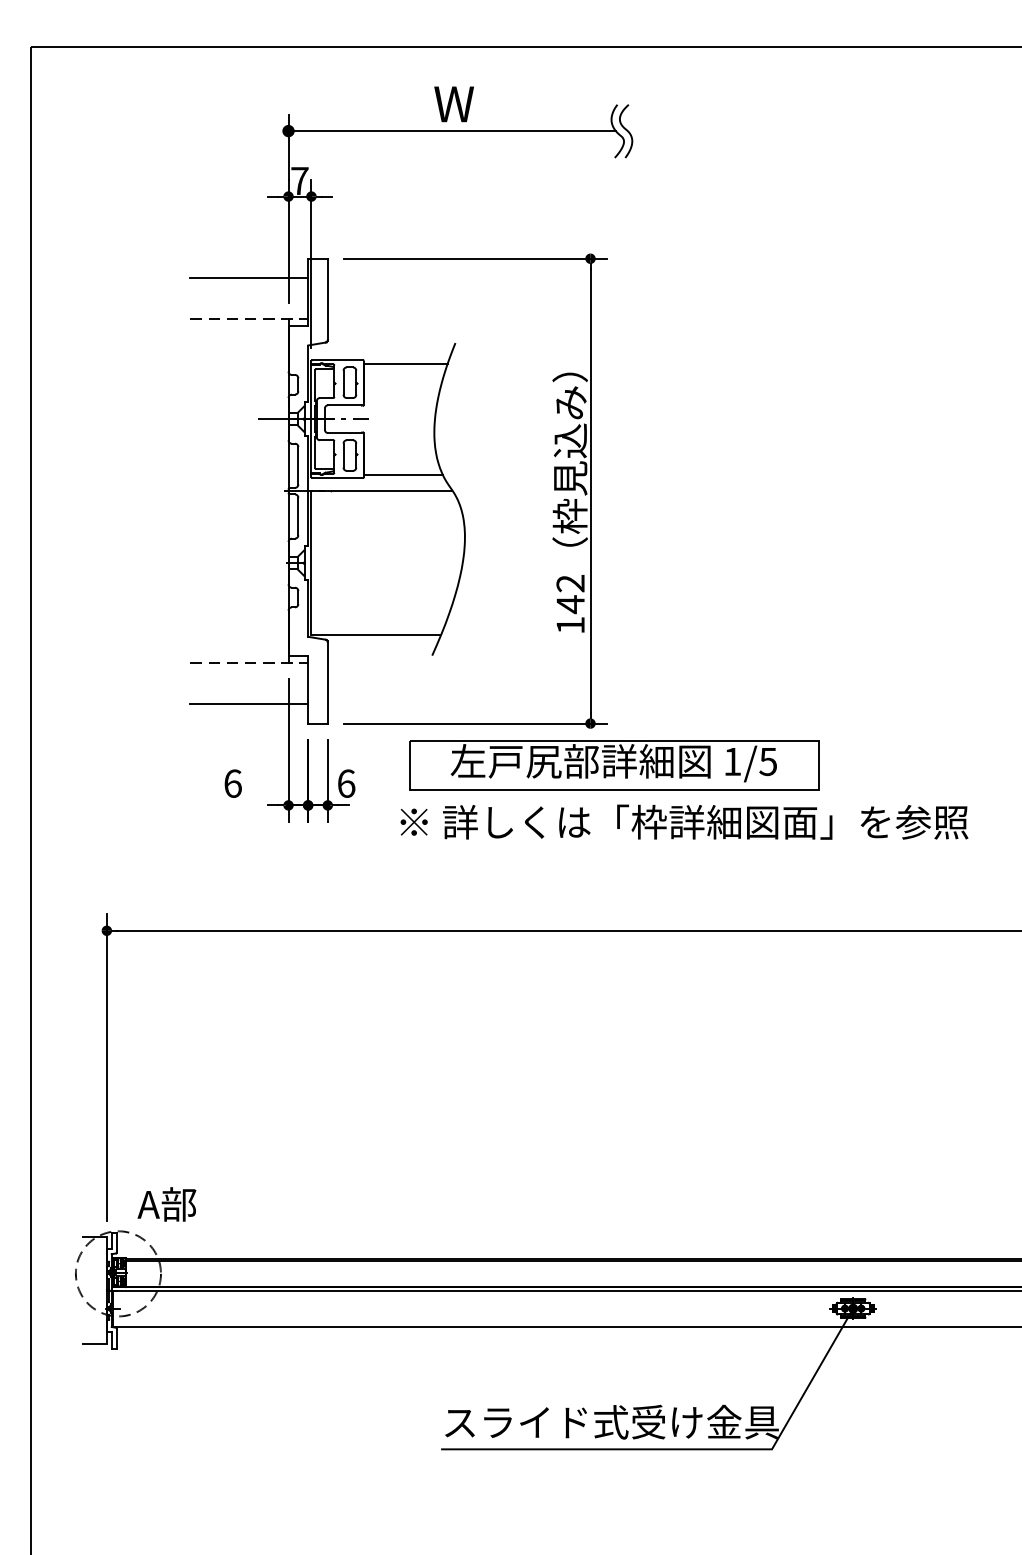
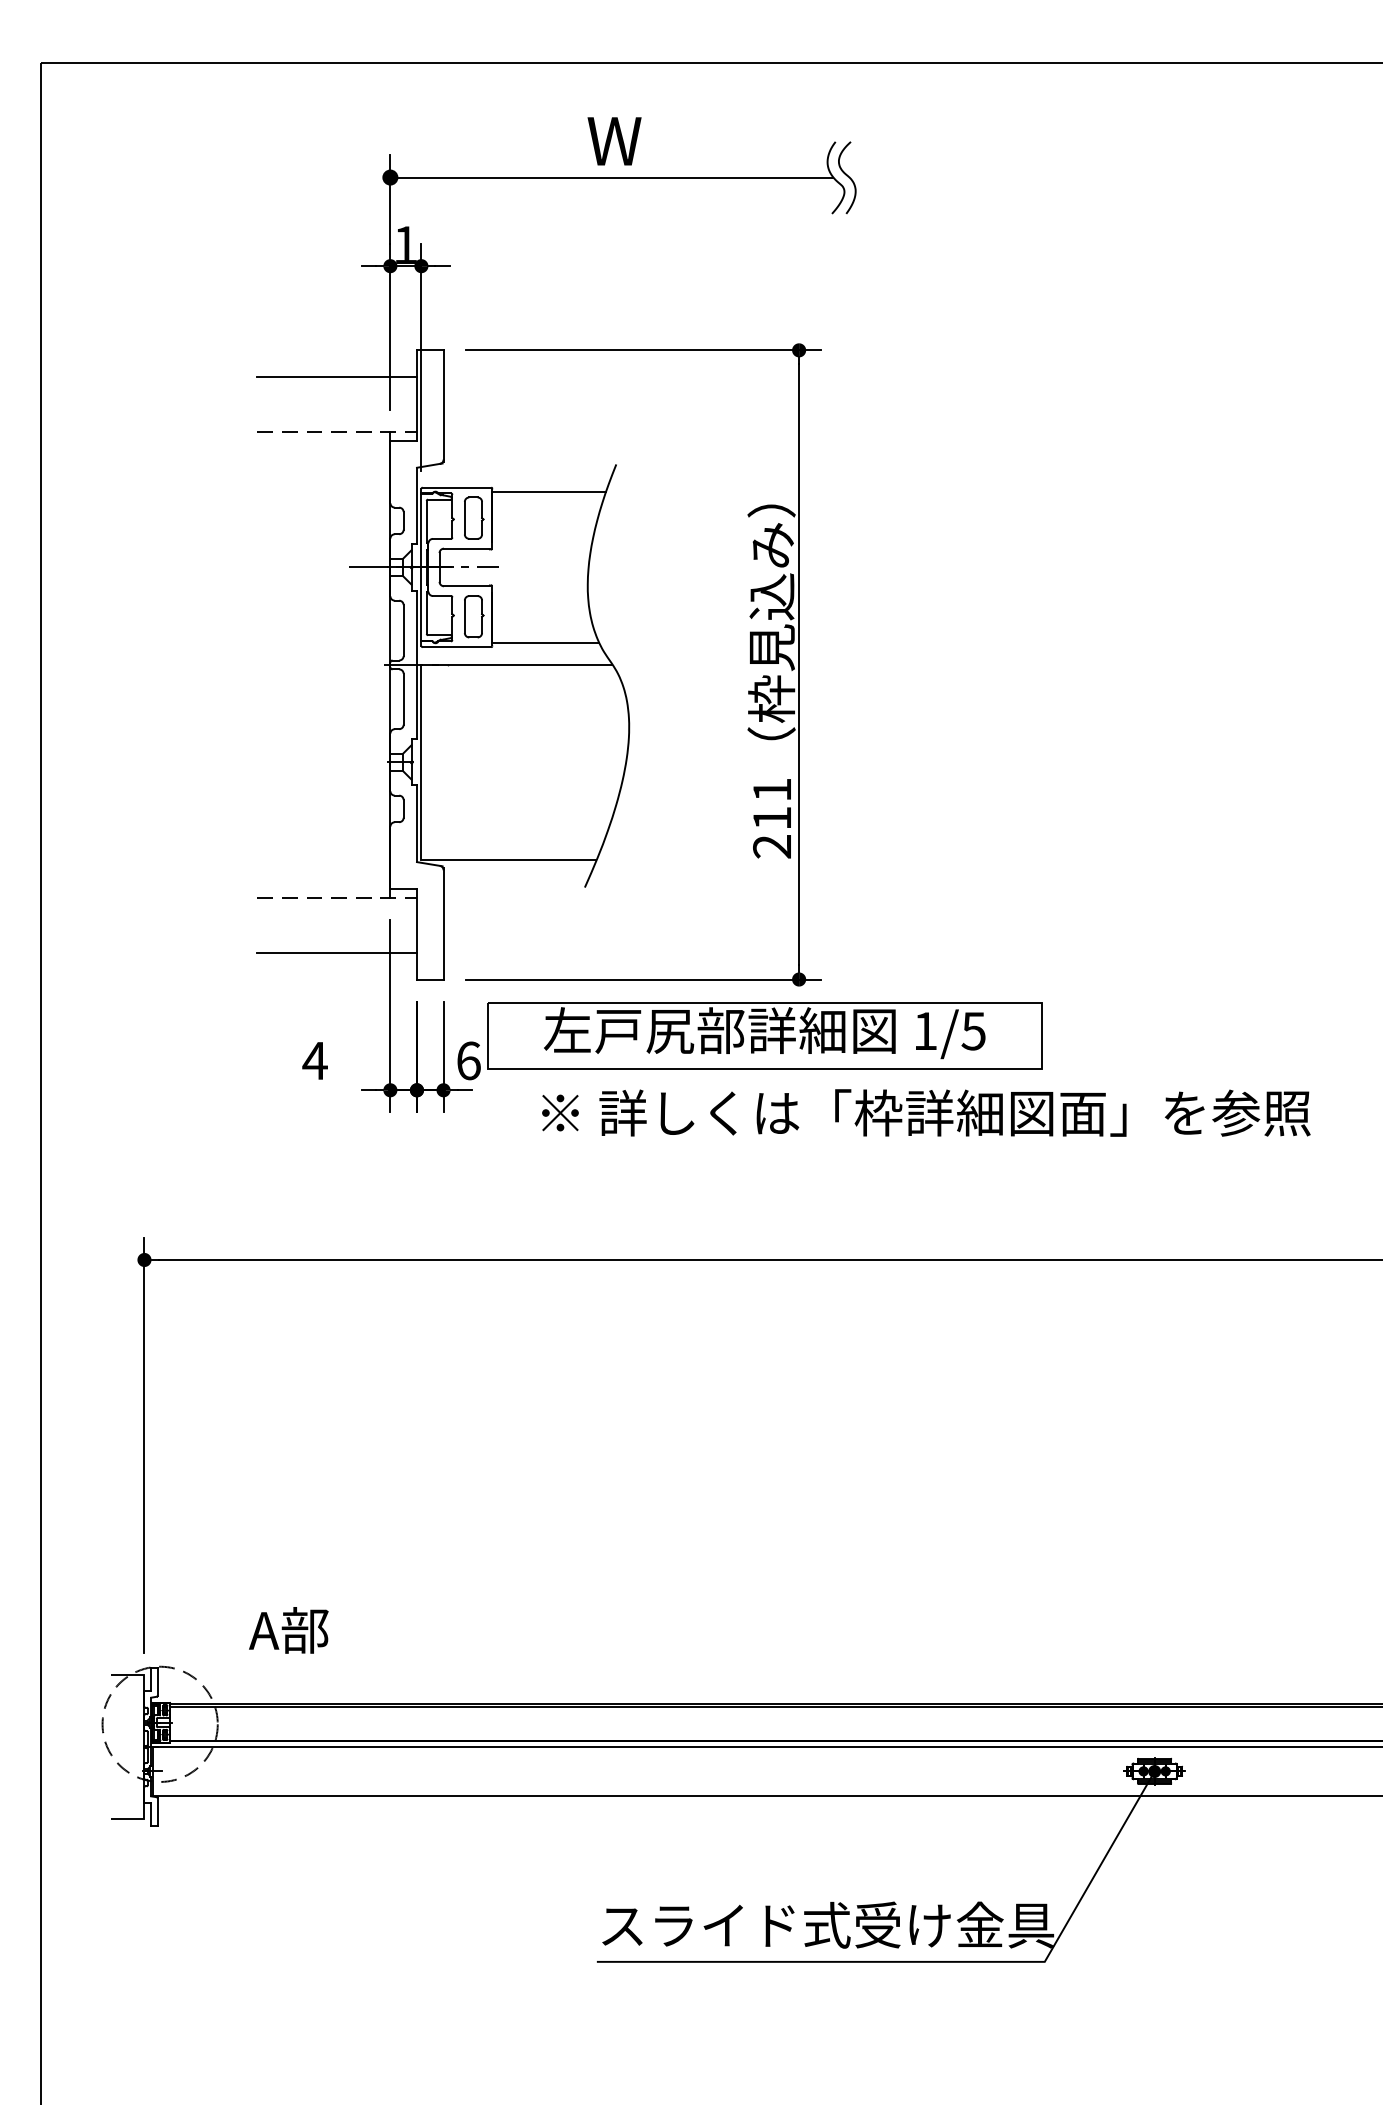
text: (299, 180) -> (405, 244), 7 -> 1
text: (570, 604) -> (771, 818), 142 -> 211
part: (613, 764) -> (764, 1035), moved
text: (232, 783) -> (314, 1060), 6 -> 4
text: (166, 1204) -> (288, 1630), moved

